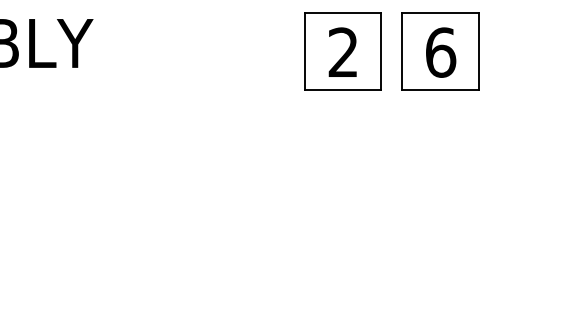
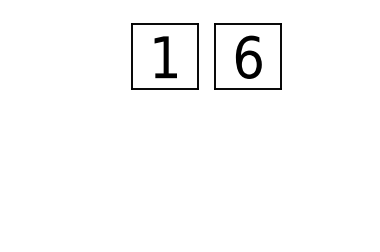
text: (342, 51) -> (164, 56), 2 -> 1

